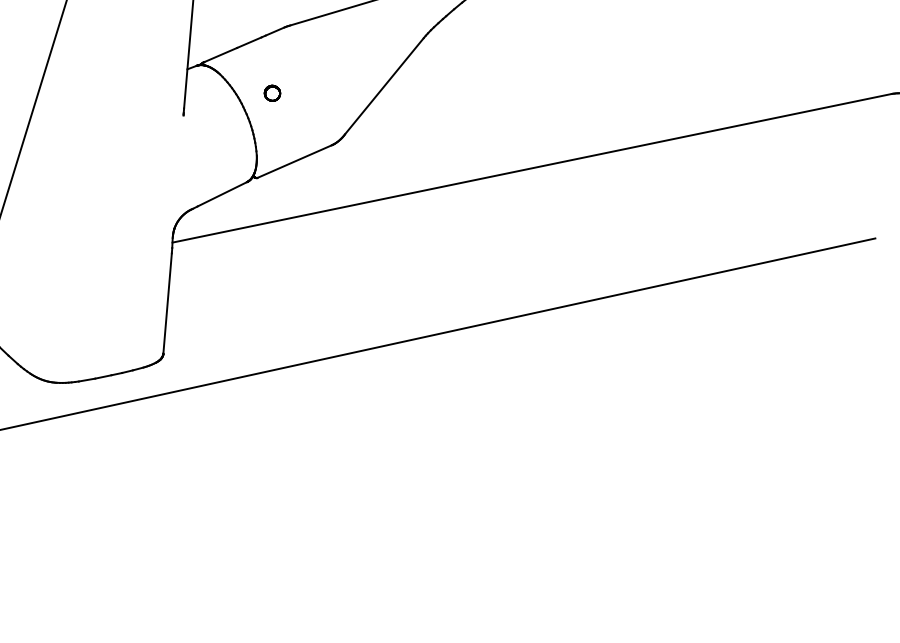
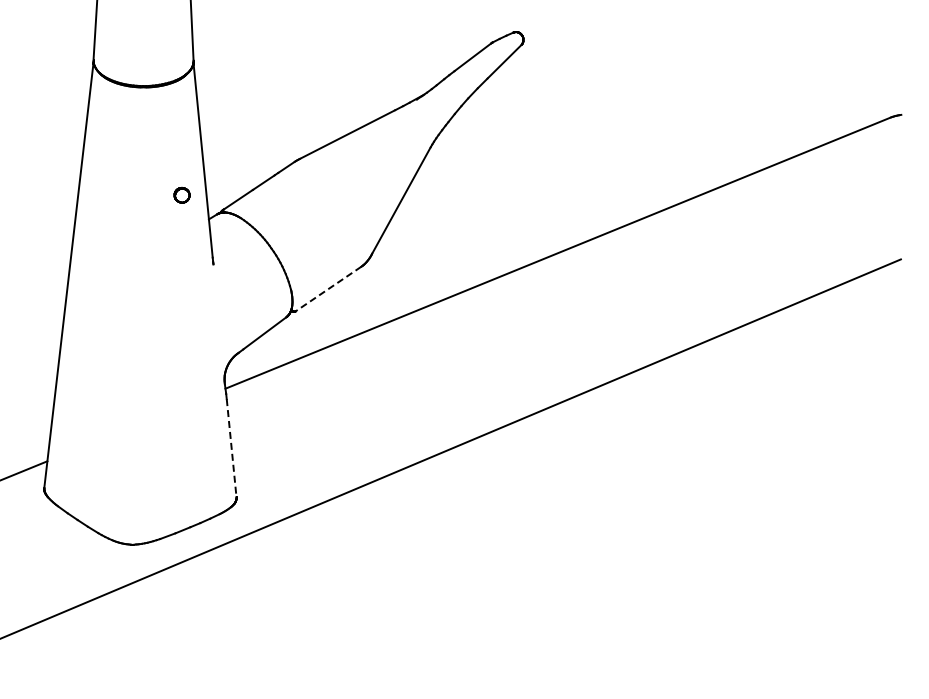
part: (272, 92) -> (181, 194), moved
line: (294, 162) -> (328, 289), solid -> dashed
line: (167, 303) -> (231, 448), solid -> dashed

